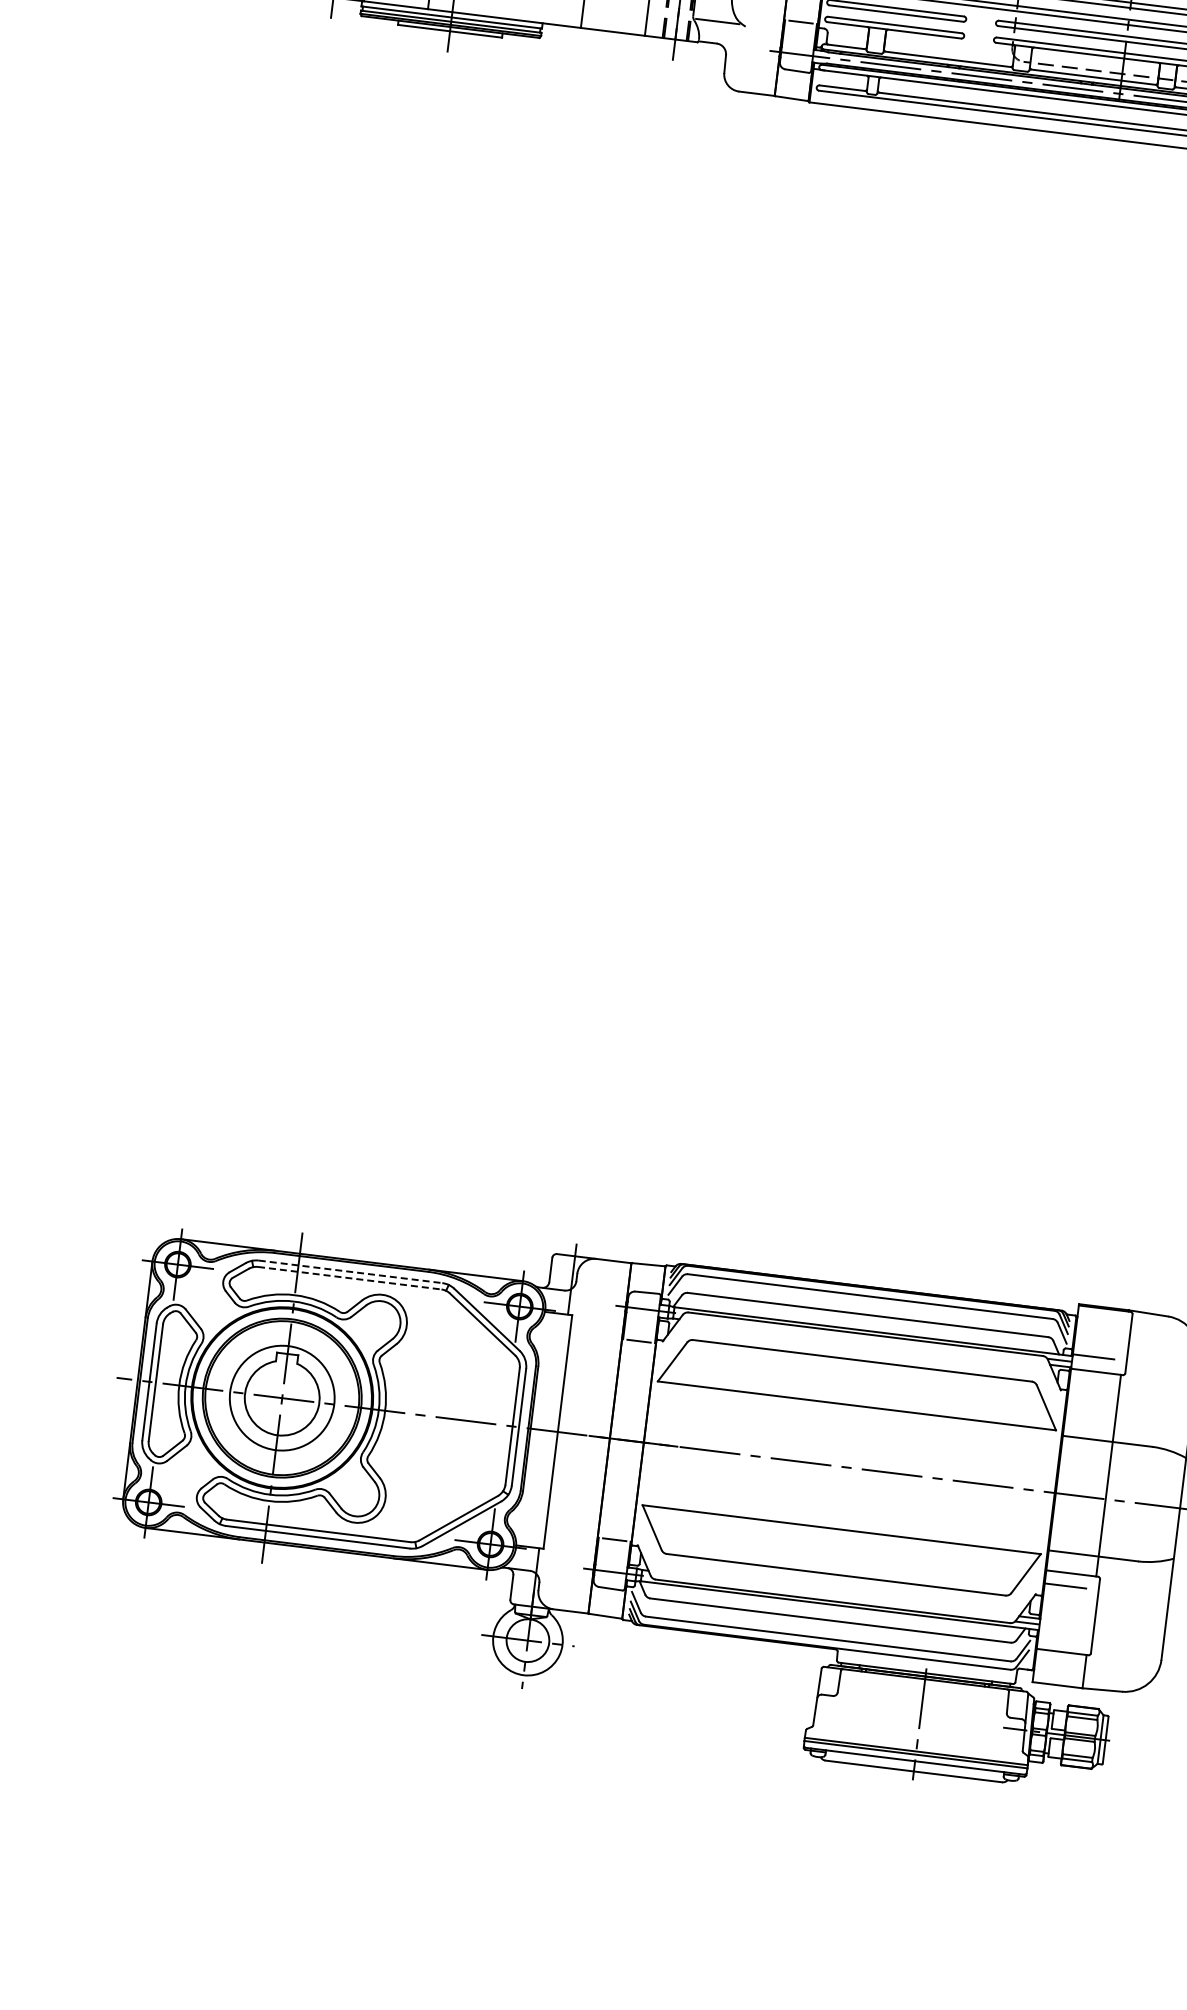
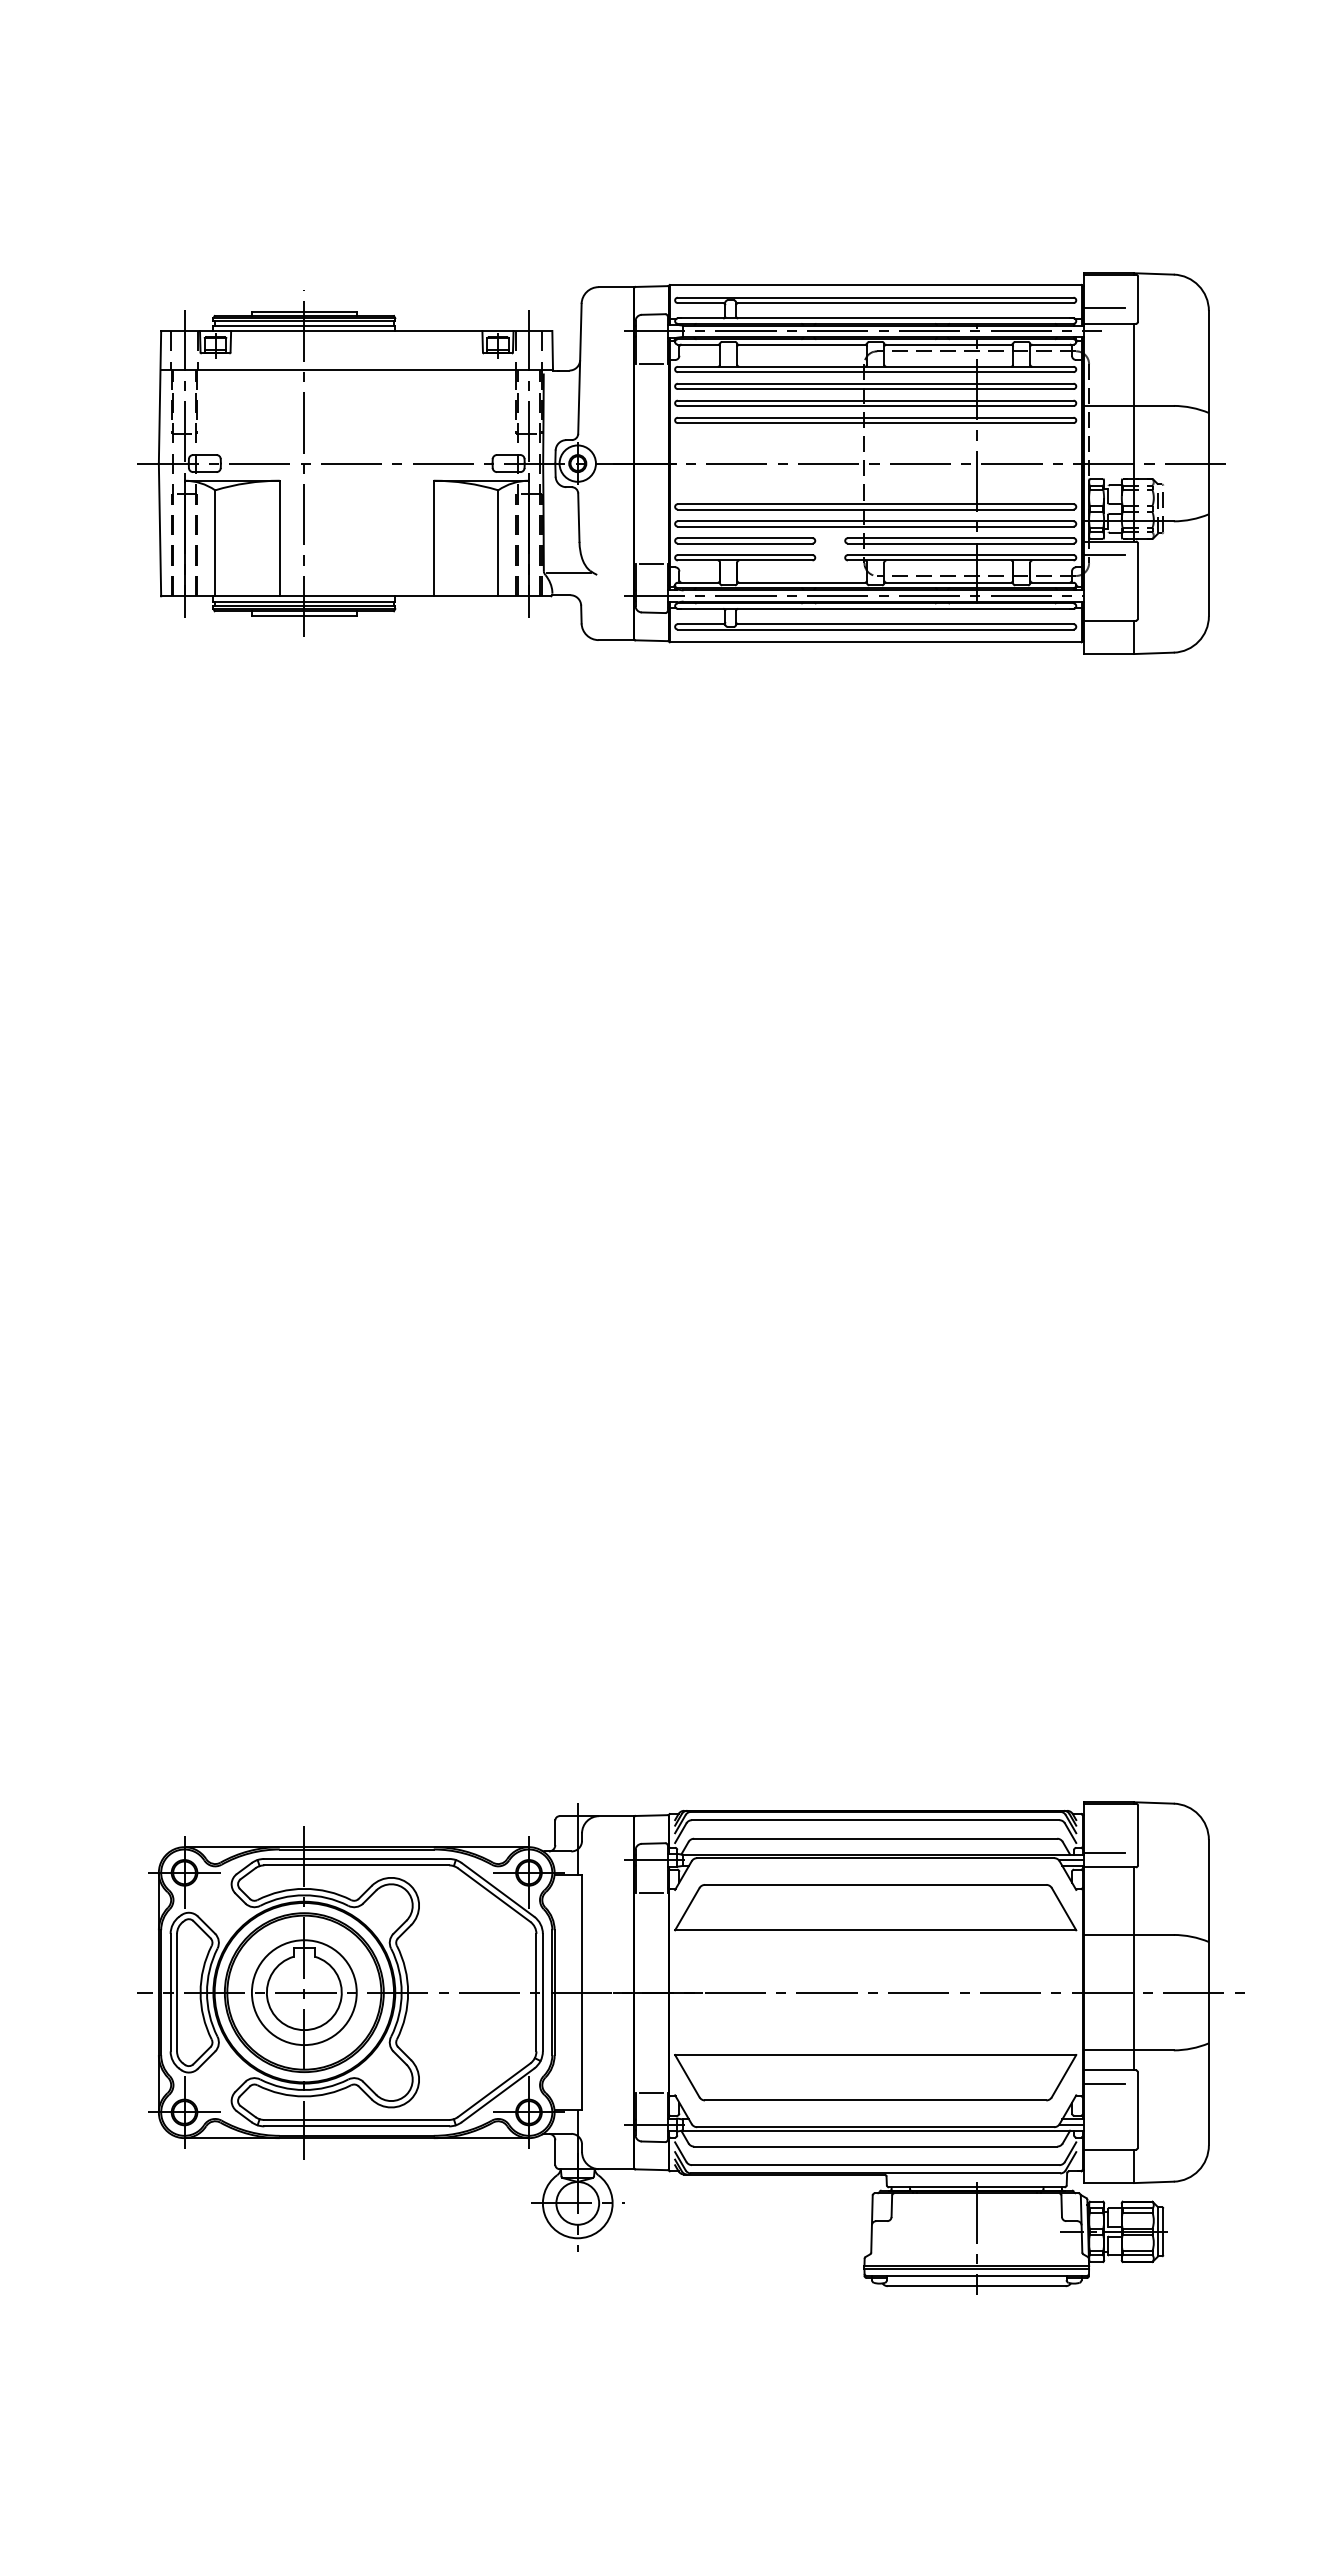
line: (351, 1271) -> (357, 1858), dashed -> solid
line: (350, 1278) -> (357, 1865), dashed -> solid

